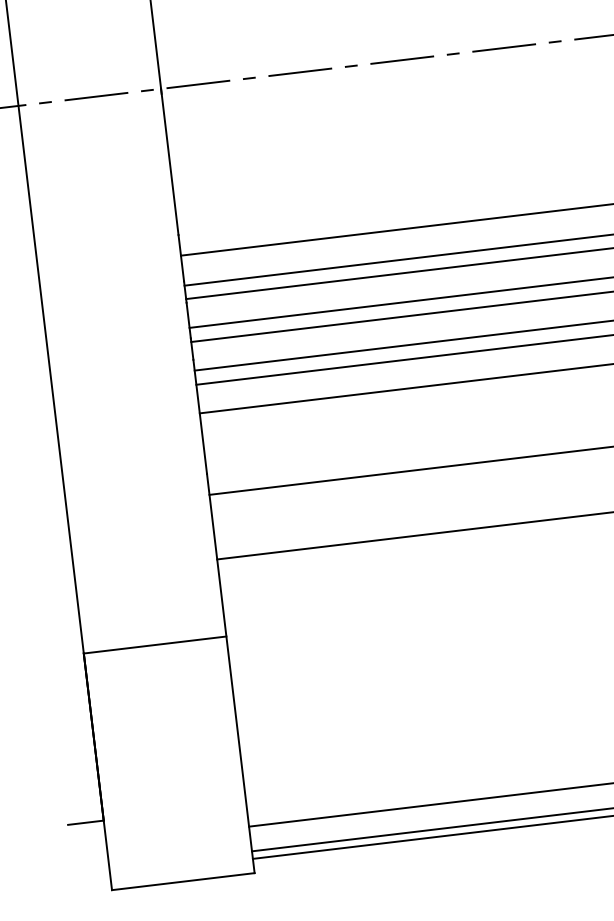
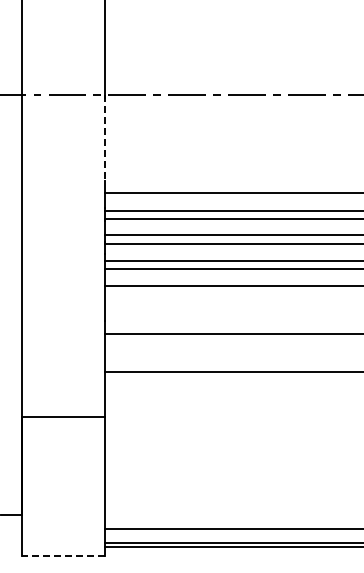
line: (170, 162) -> (105, 138), solid -> dashed
line: (183, 881) -> (63, 555), solid -> dashed

